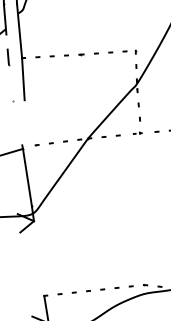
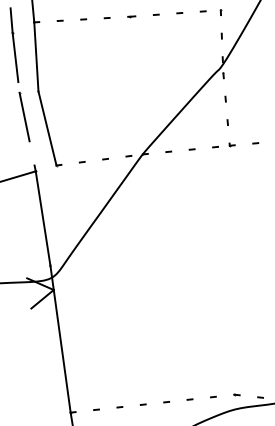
line: (10, 79) -> (15, 57), added
line: (16, 115) -> (25, 116), added
line: (29, 122) -> (46, 128), added
part: (137, 133) -> (223, 146), size x1.67
line: (38, 258) -> (61, 351), added

